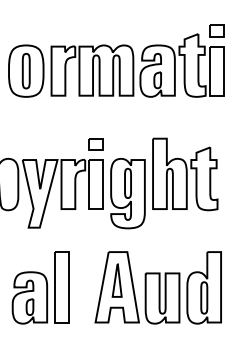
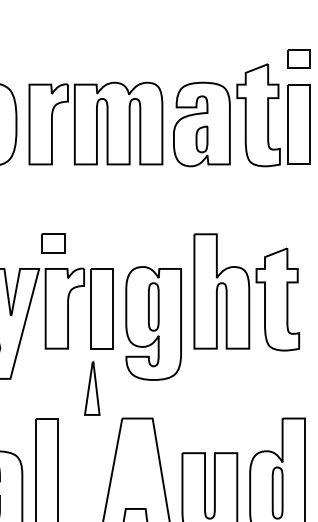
part: (95, 144) -> (52, 243), moved
part: (116, 280) -> (91, 388), moved

